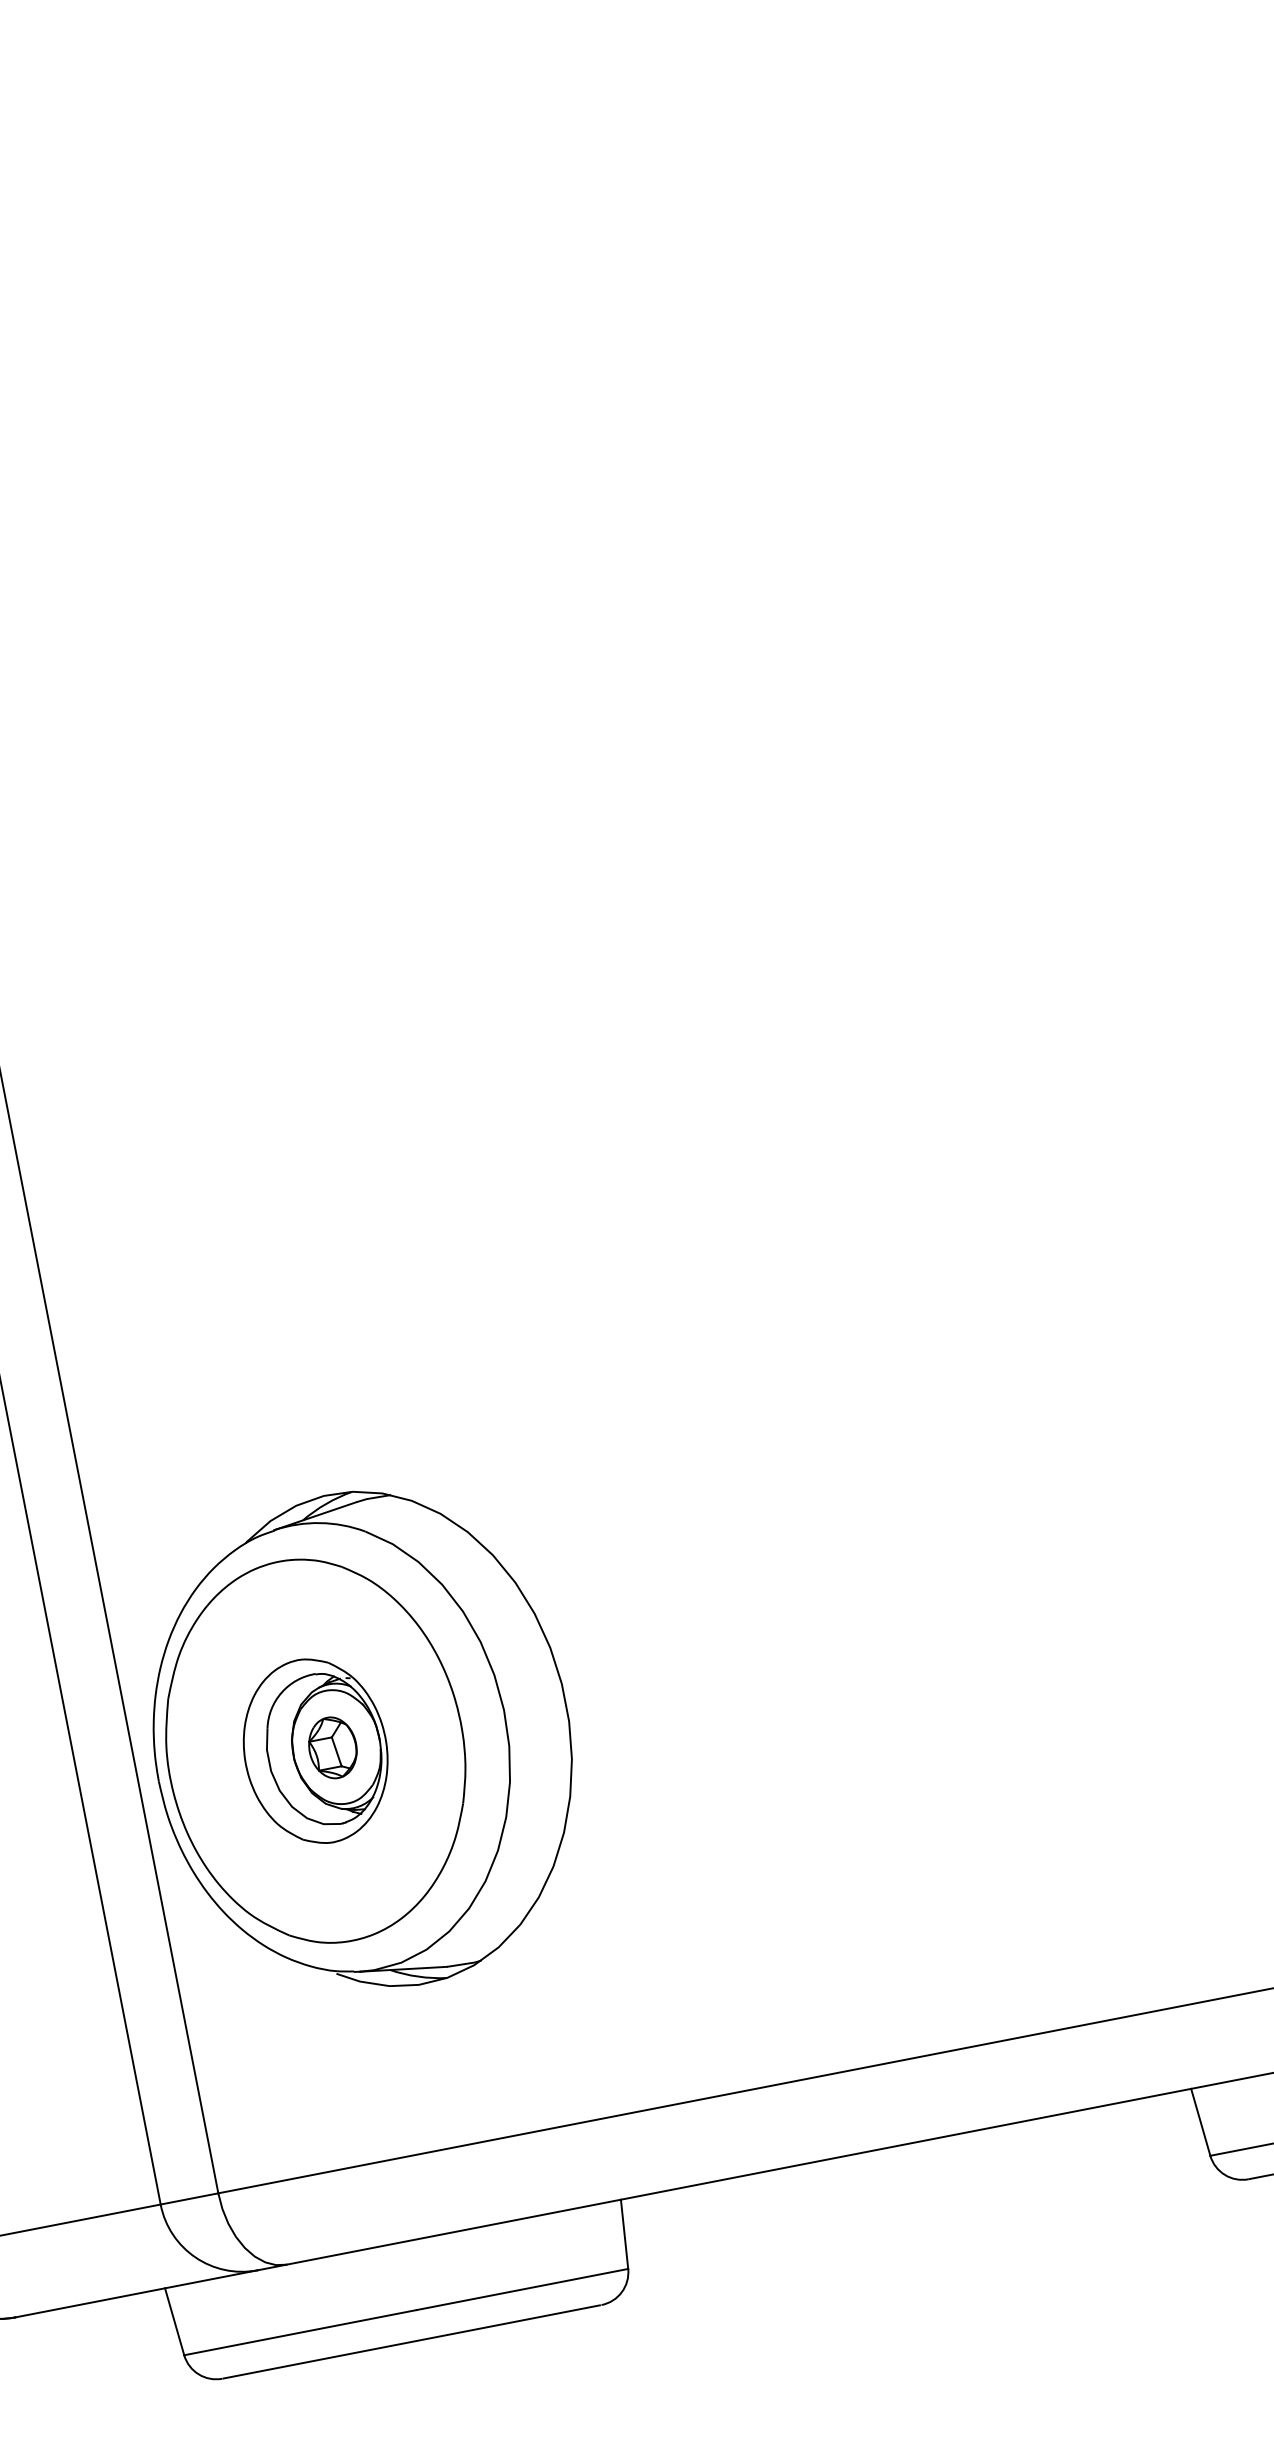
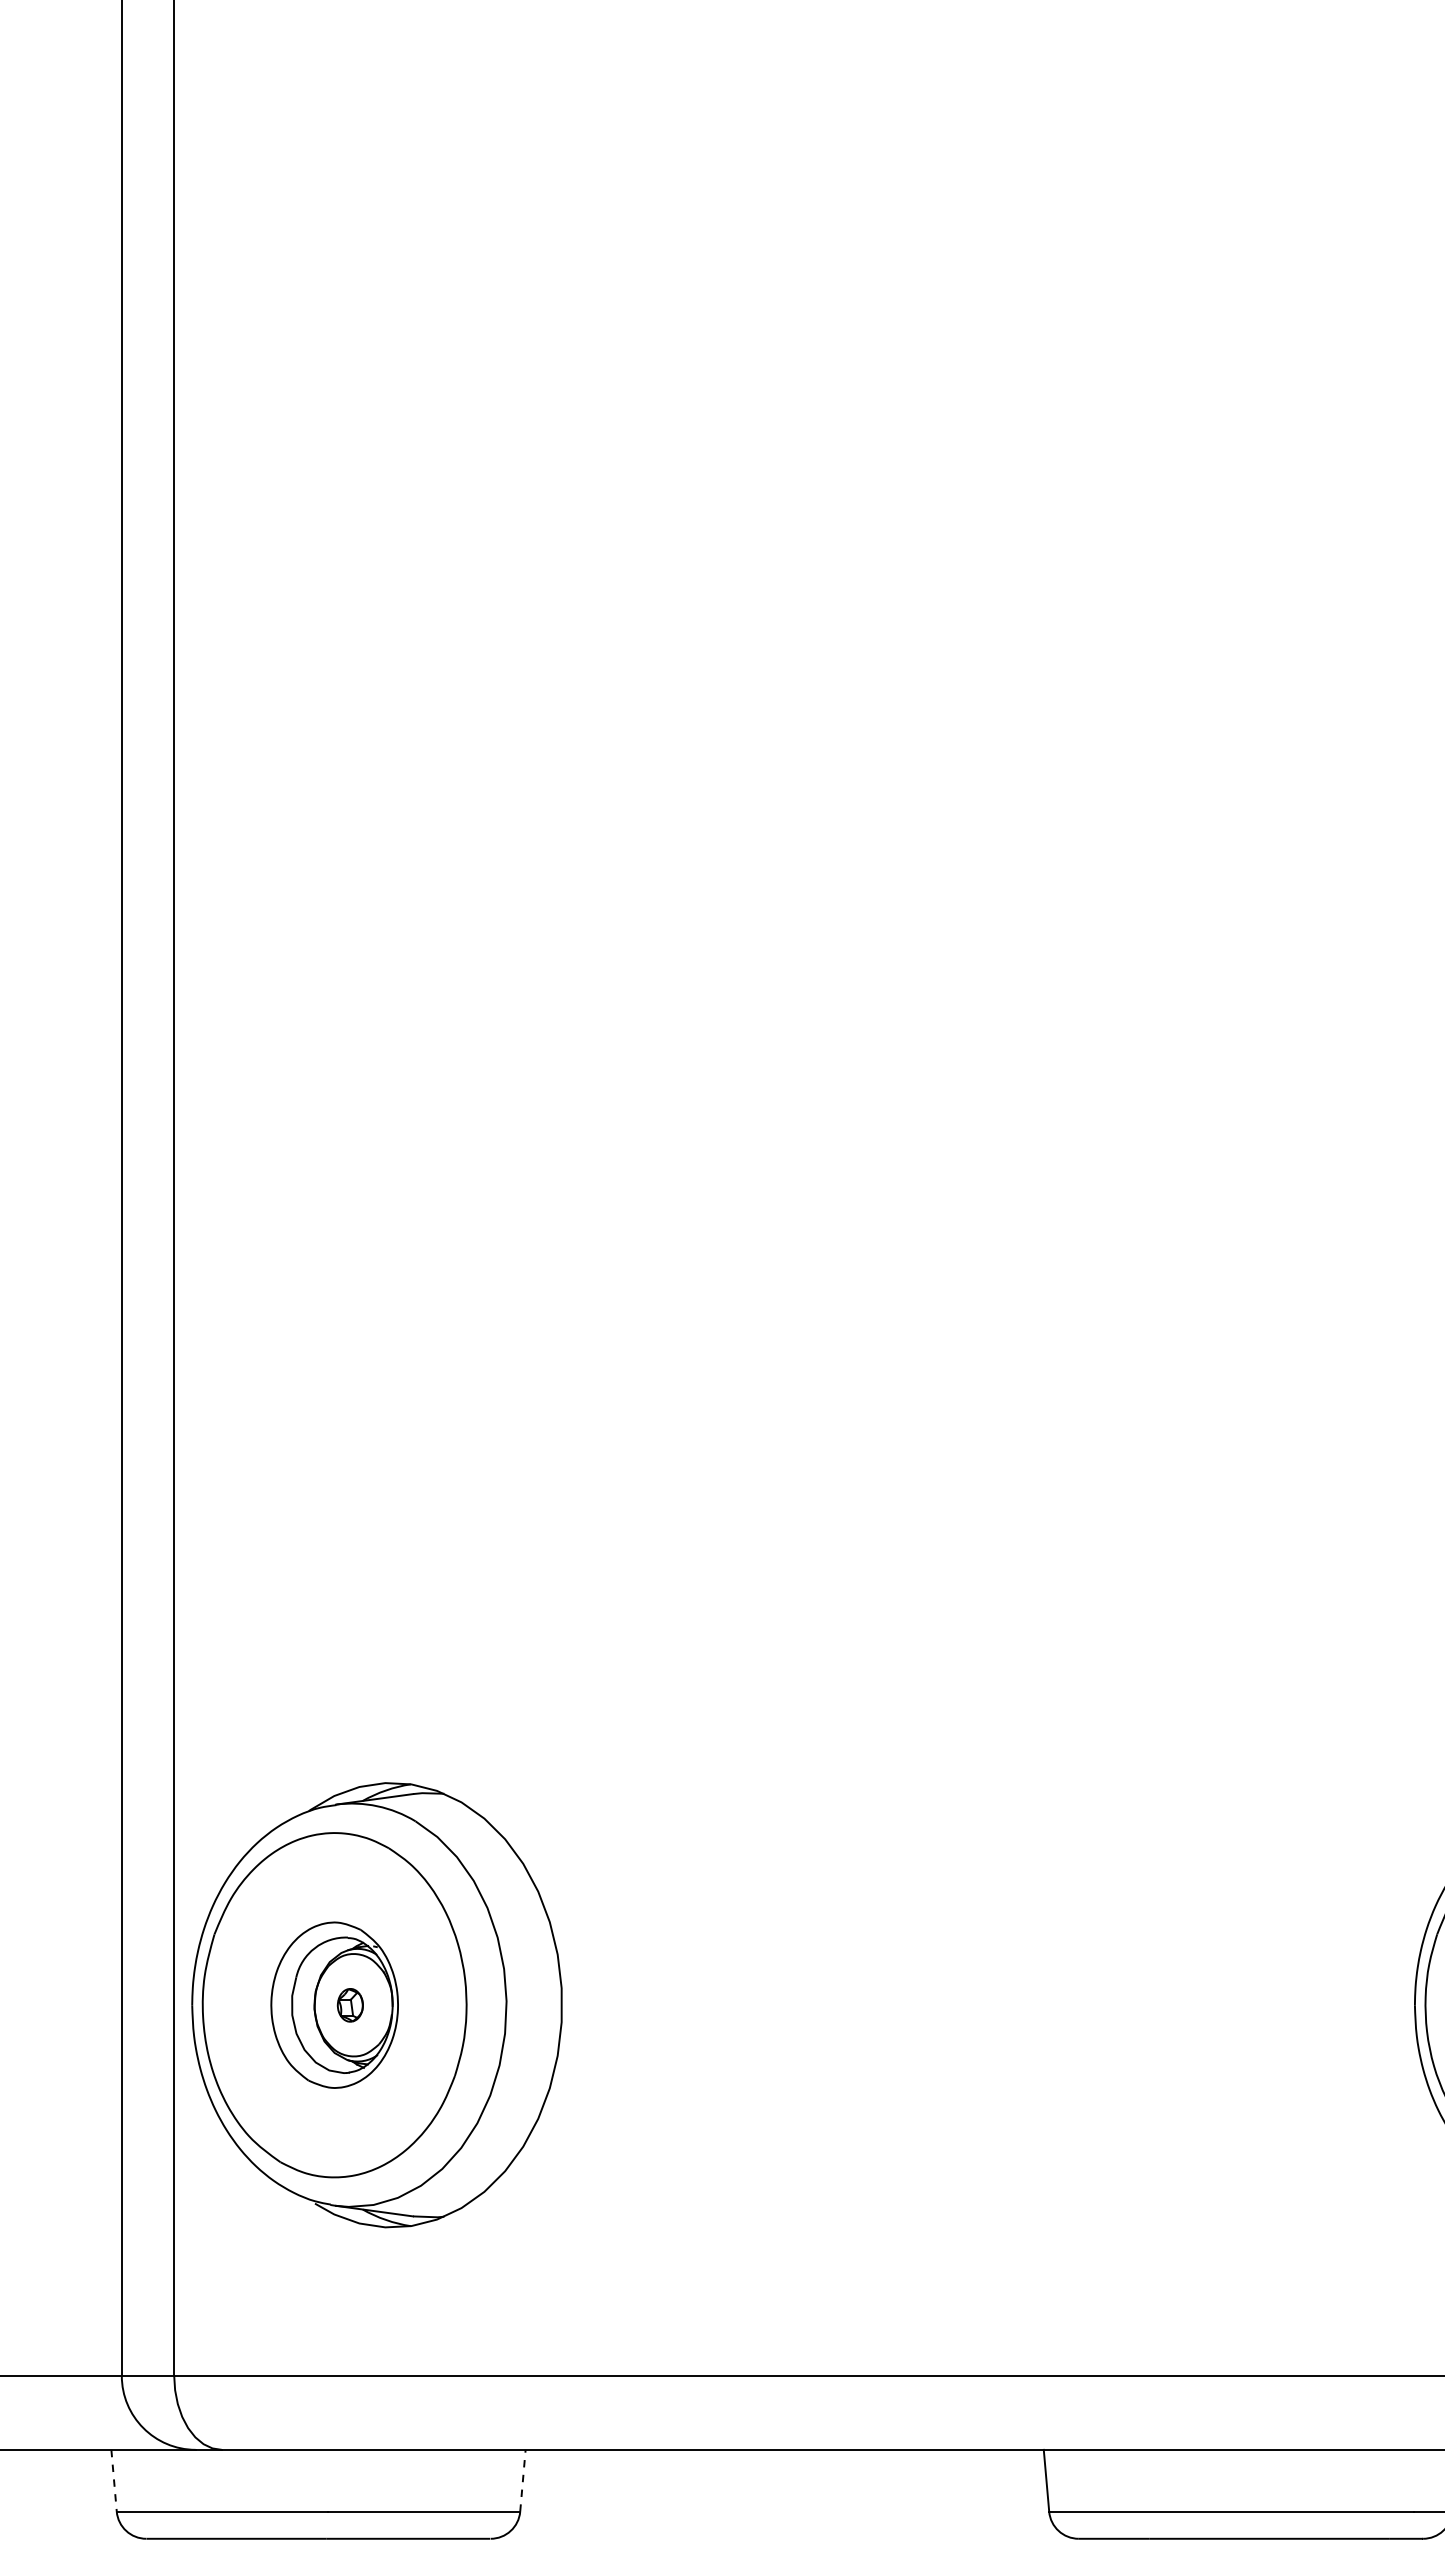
part: (333, 1748) -> (350, 2005), size x0.6
line: (624, 2234) -> (522, 2480), solid -> dashed
line: (175, 2322) -> (114, 2481), solid -> dashed

